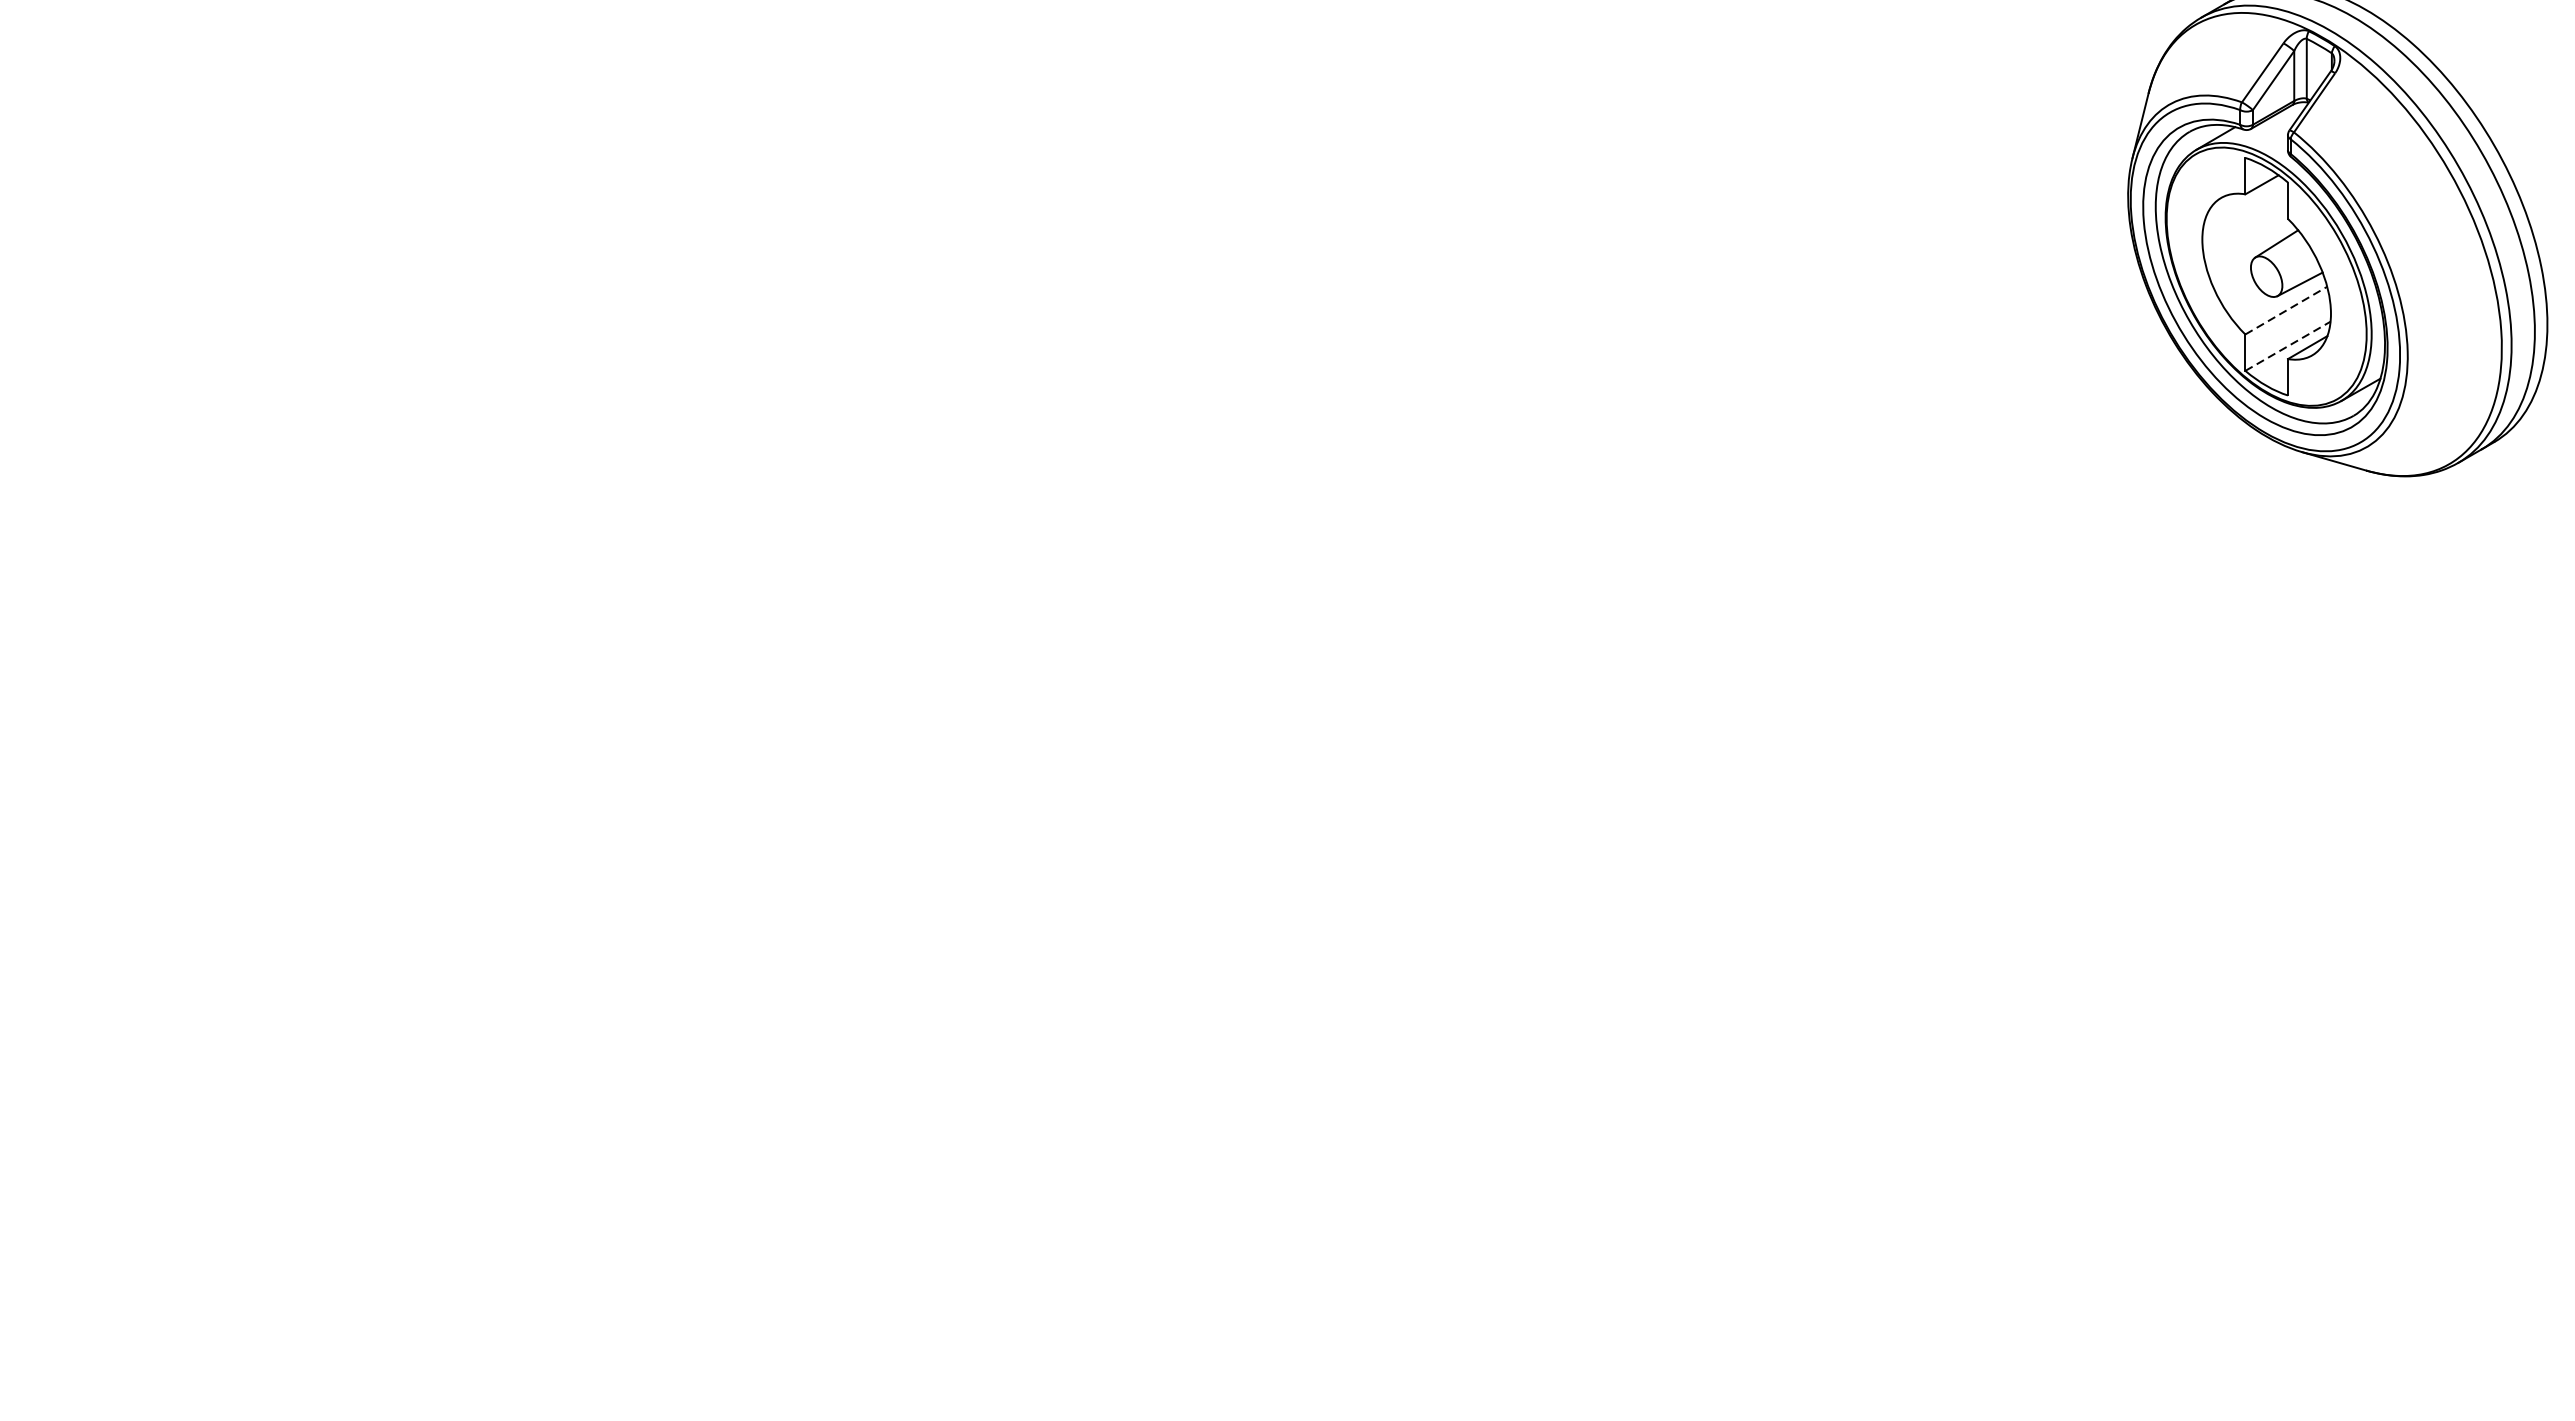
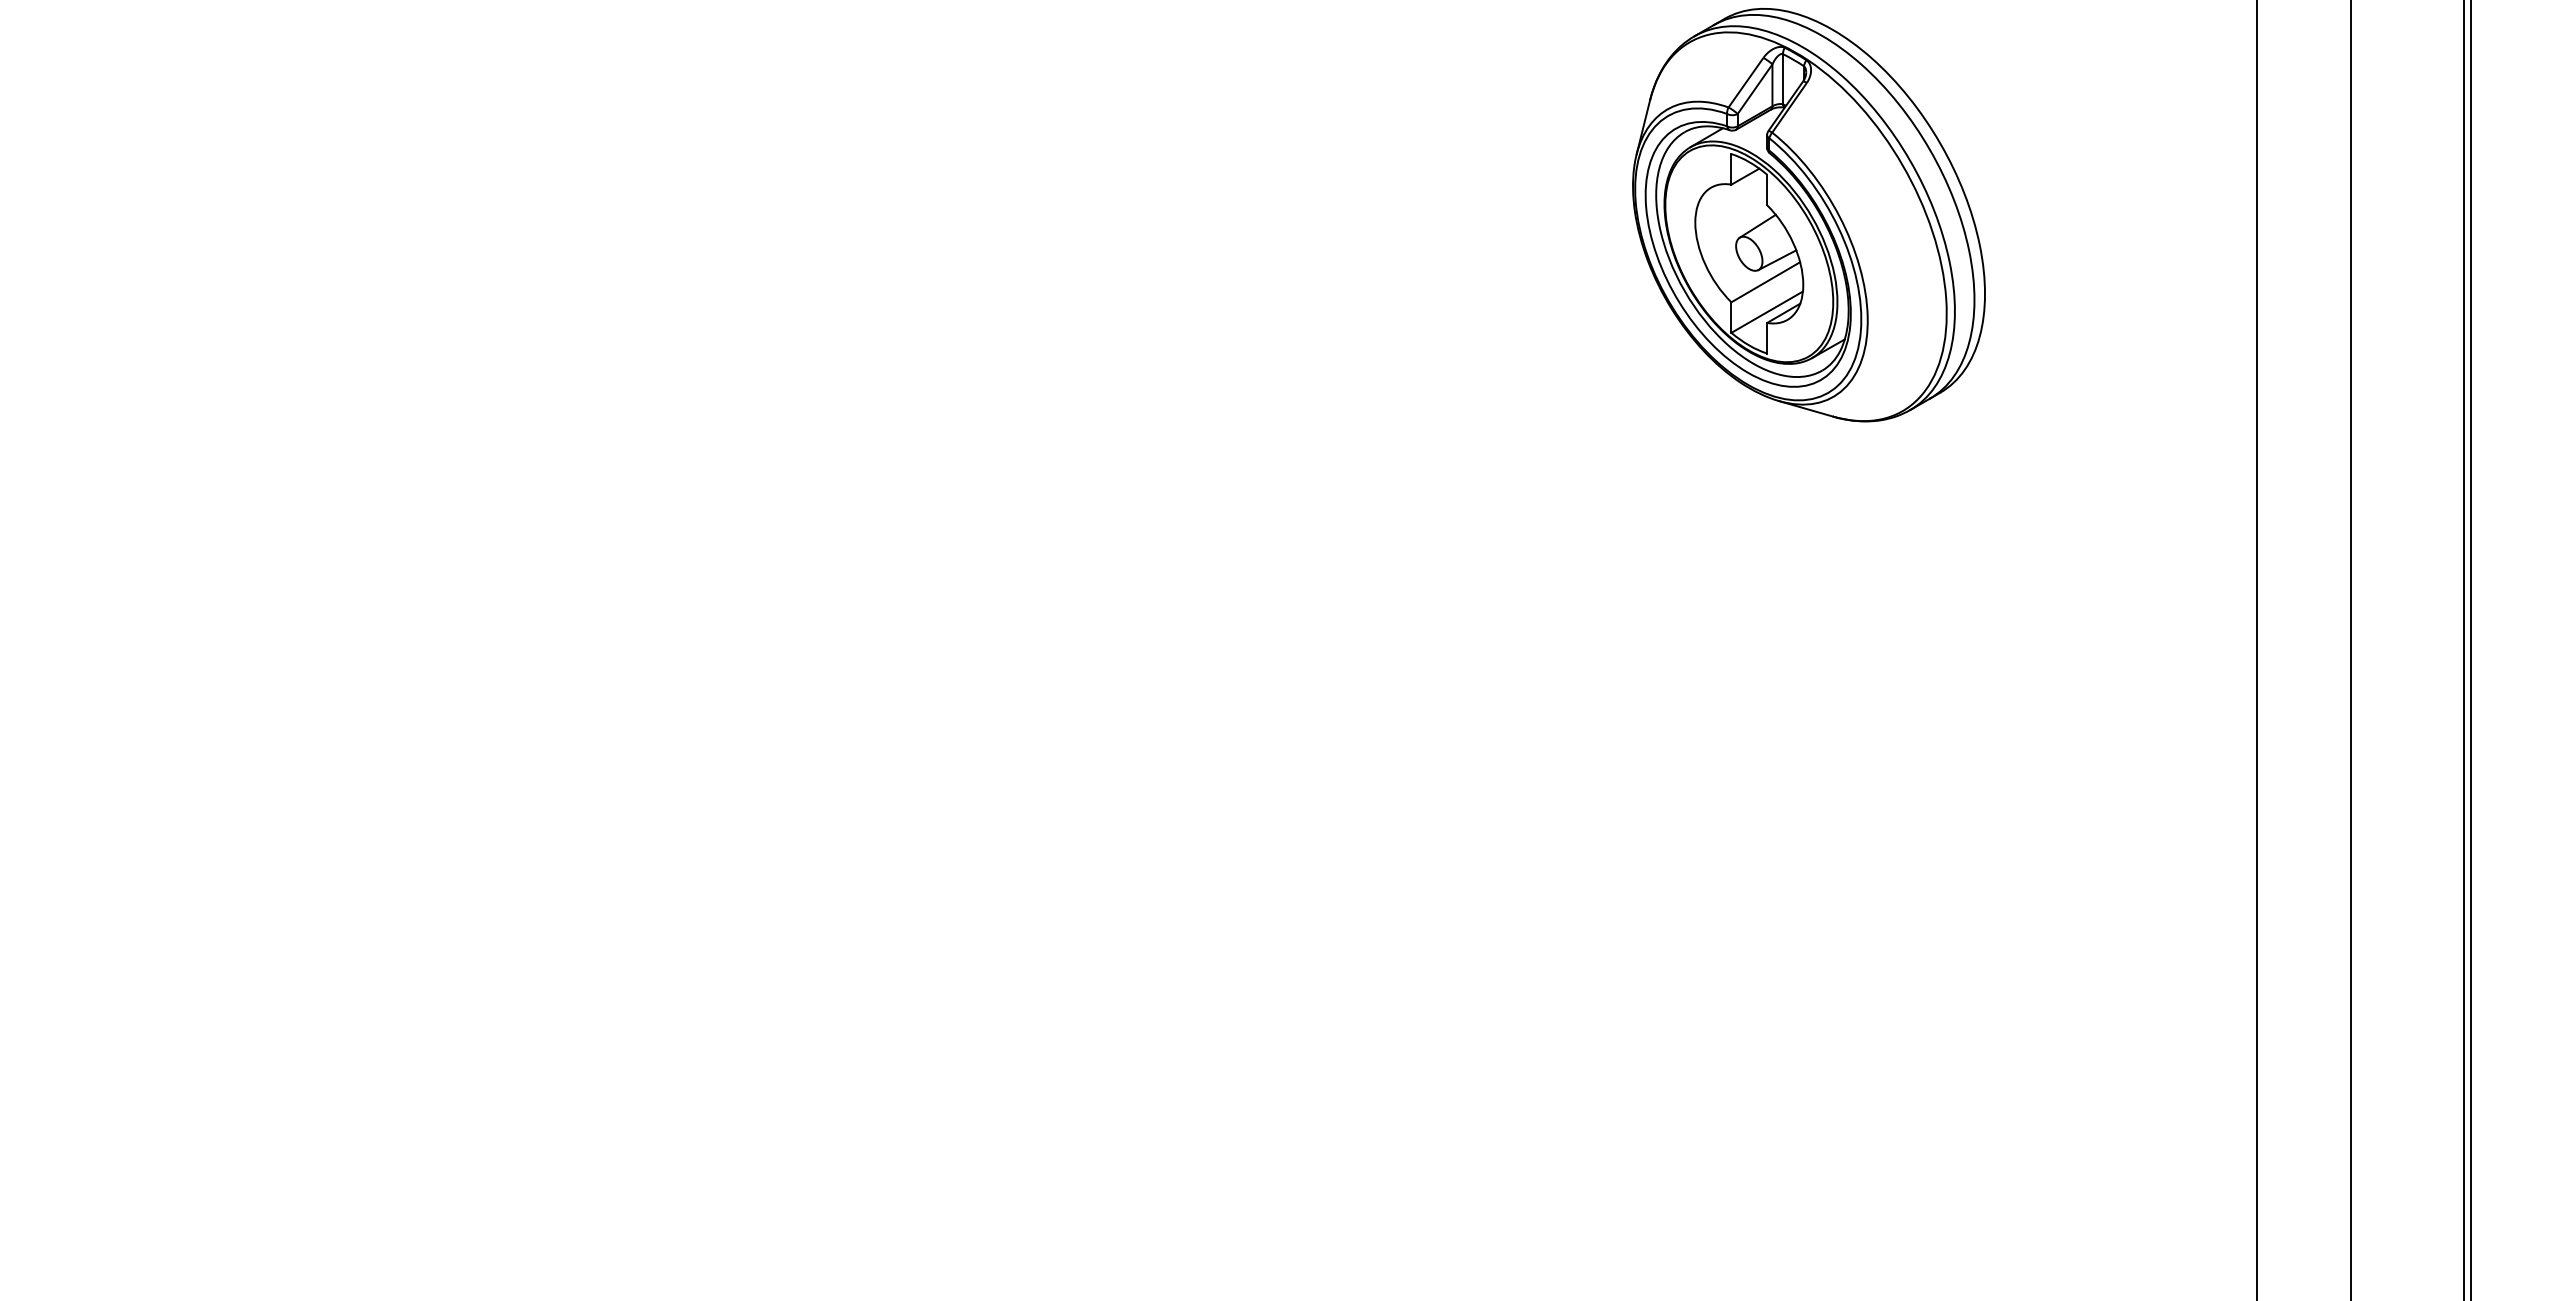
line: (2285, 310) -> (1765, 282), dashed -> solid
line: (2288, 345) -> (1767, 311), dashed -> solid

